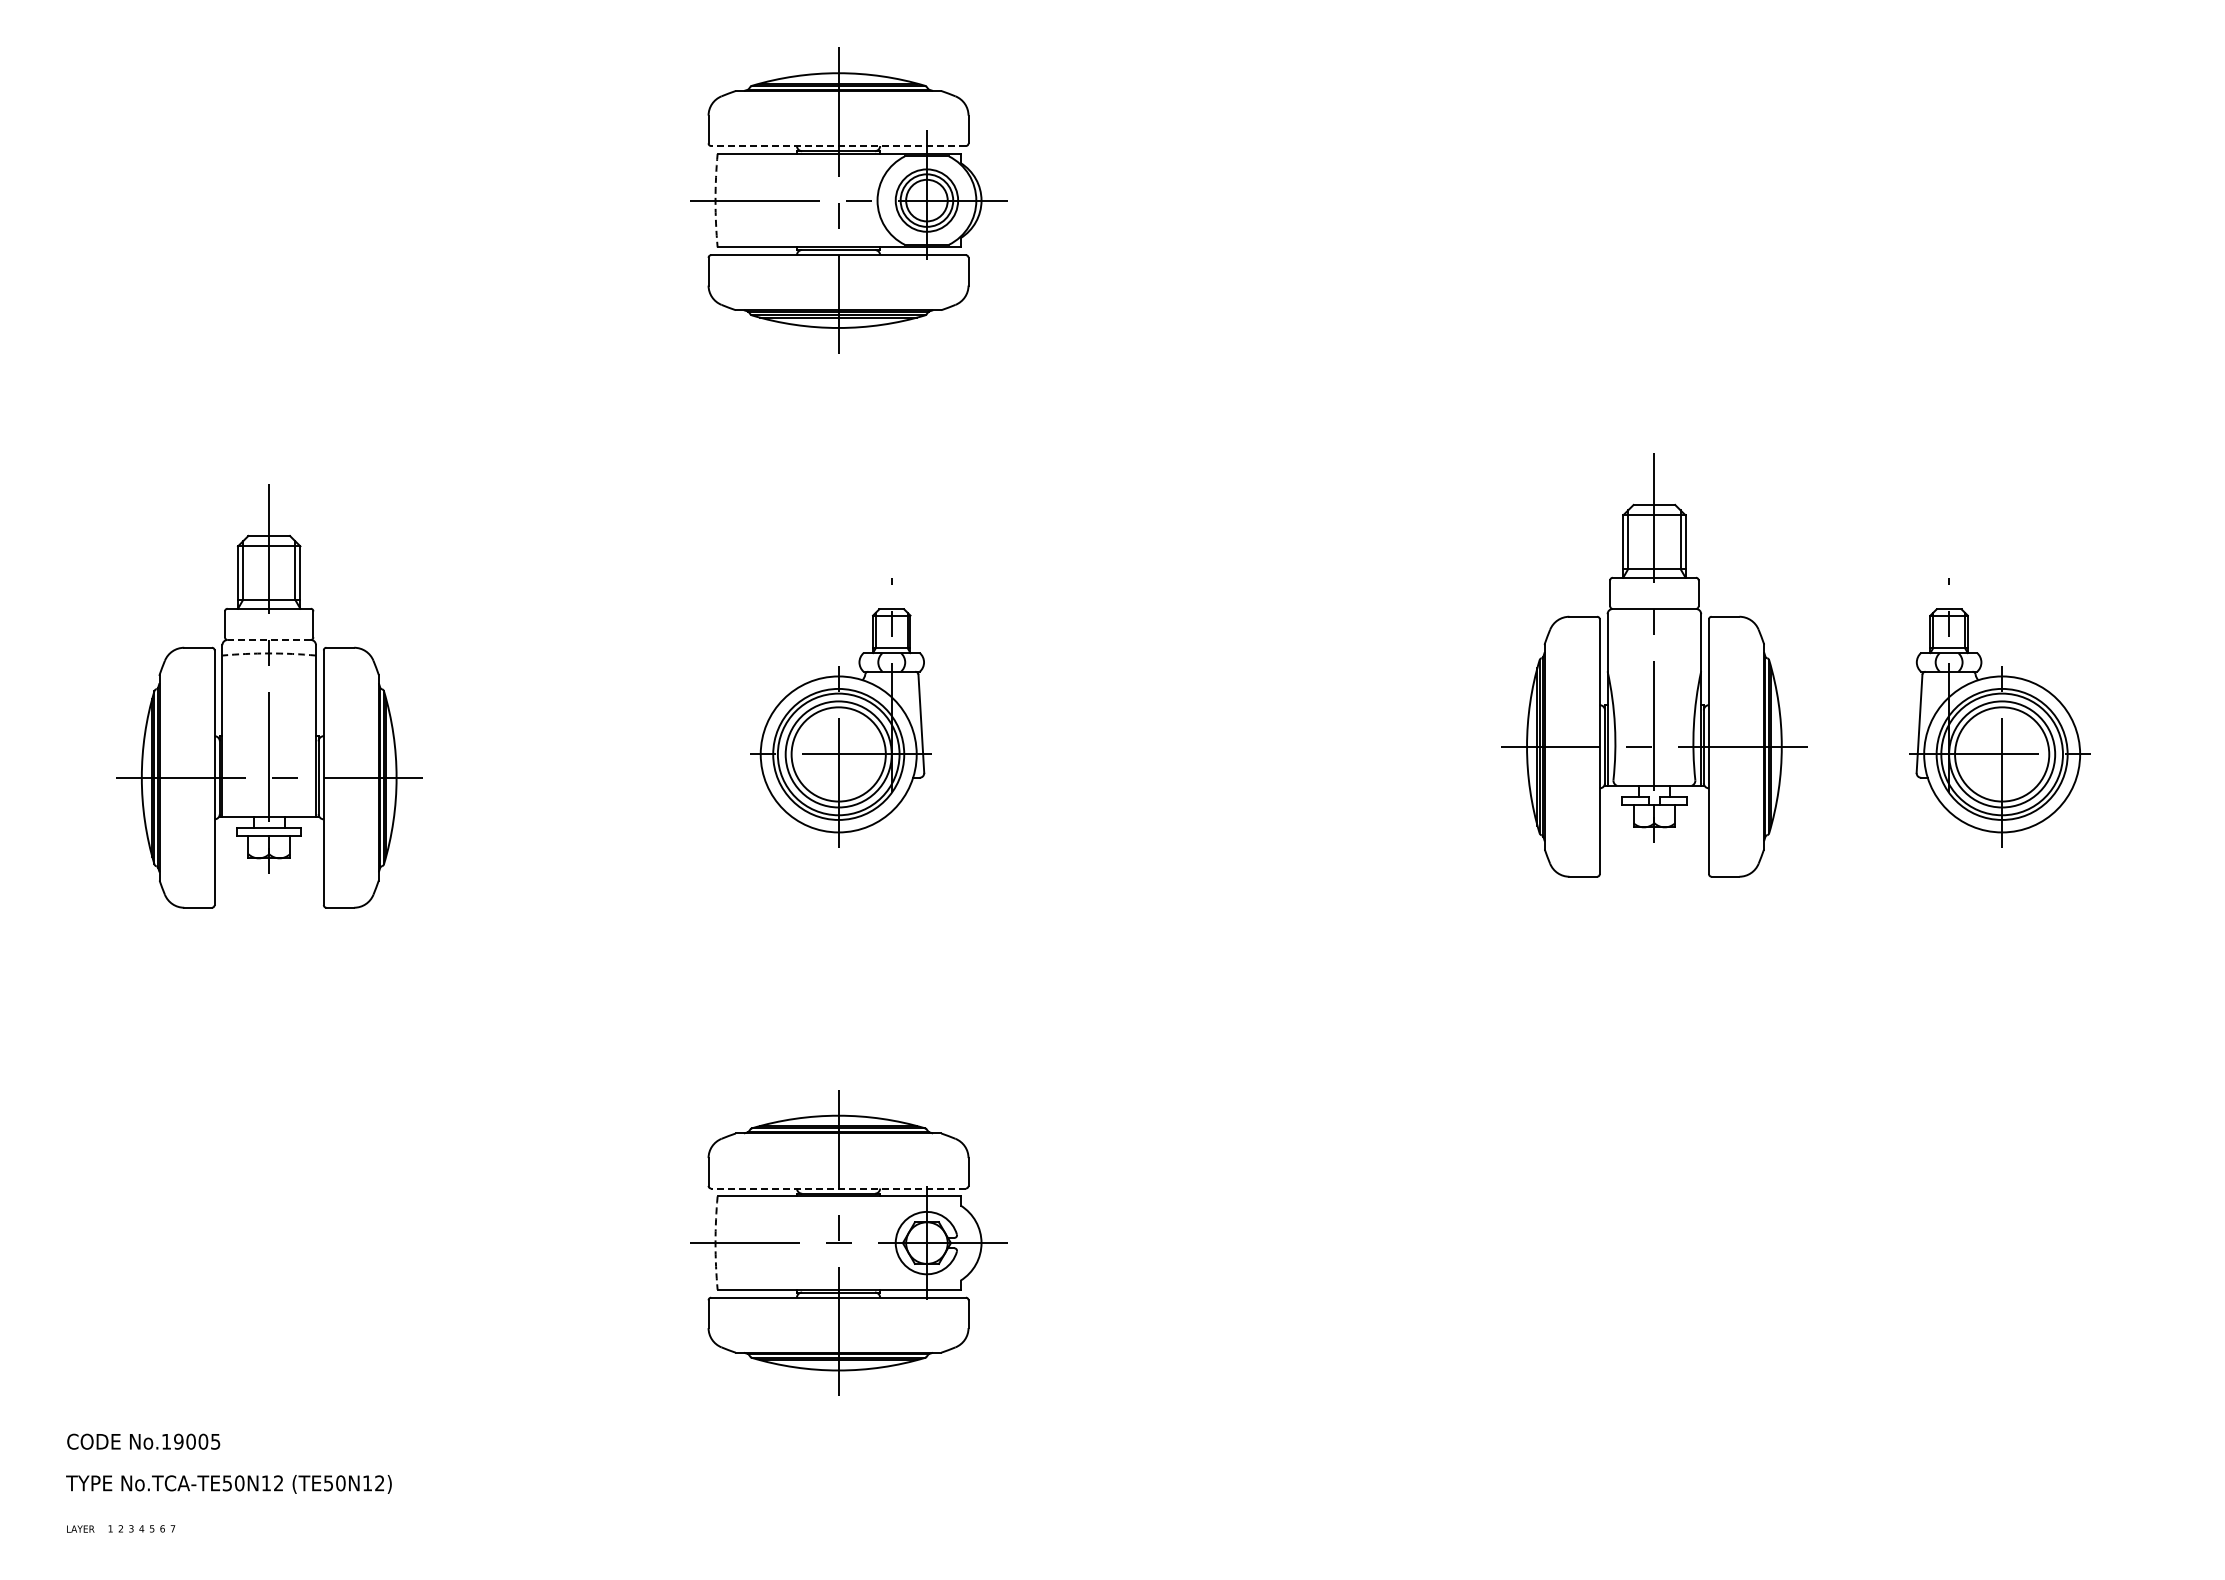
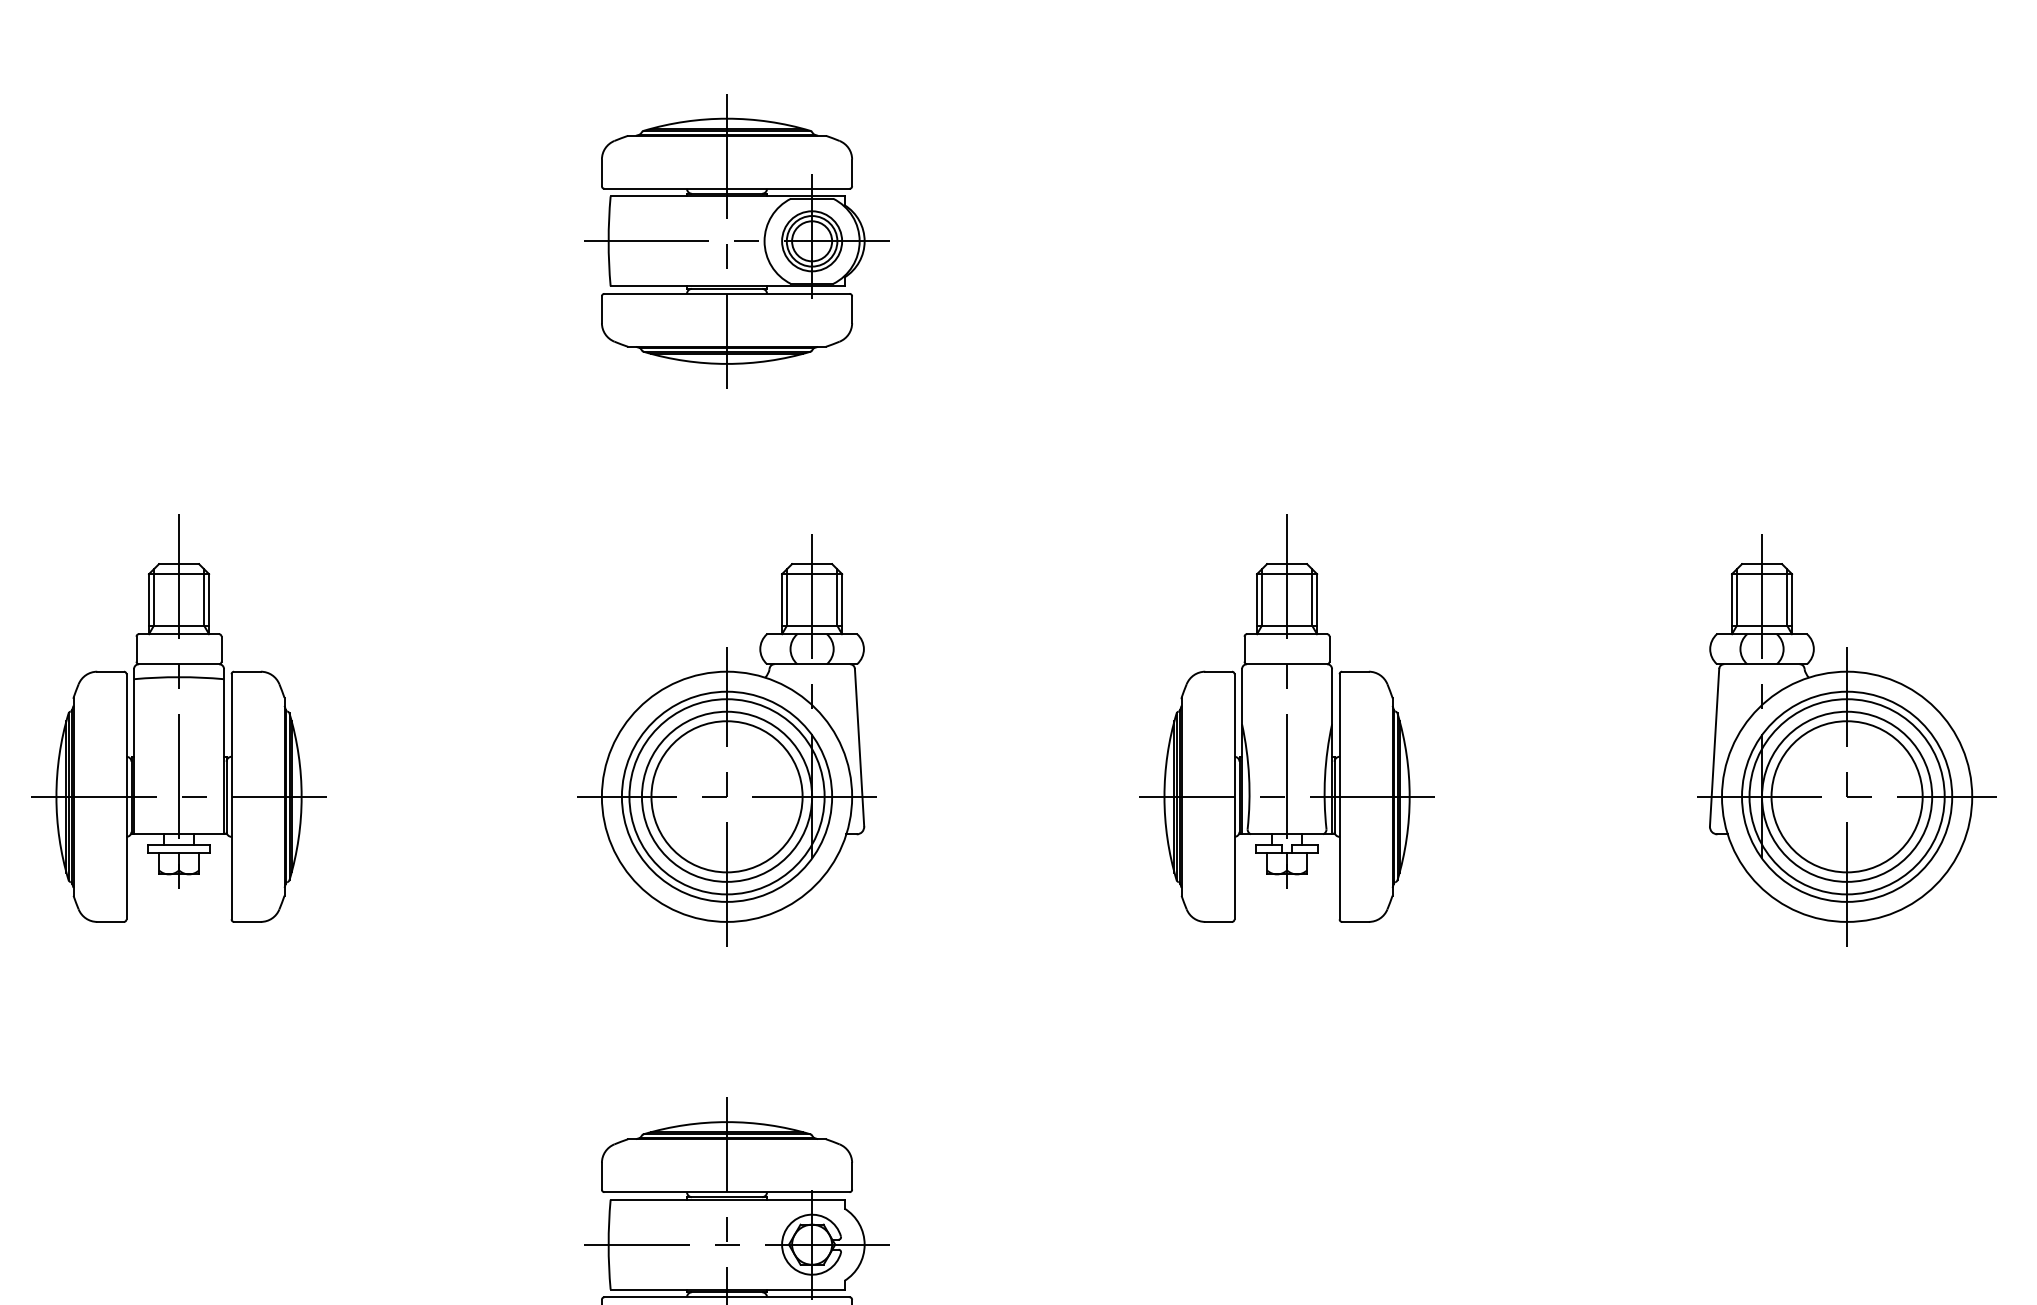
line: (838, 146) -> (726, 189), dashed -> solid
arc: (715, 200) -> (608, 241), dashed -> solid
line: (269, 639) -> (179, 663), dashed -> solid
arc: (269, 653) -> (179, 677), dashed -> solid
part: (1654, 665) -> (1287, 718), moved
part: (838, 719) -> (726, 740), size x1.67
part: (2001, 719) -> (1846, 740), size x1.67
line: (838, 1188) -> (726, 1192), dashed -> solid
arc: (715, 1243) -> (608, 1245), dashed -> solid

